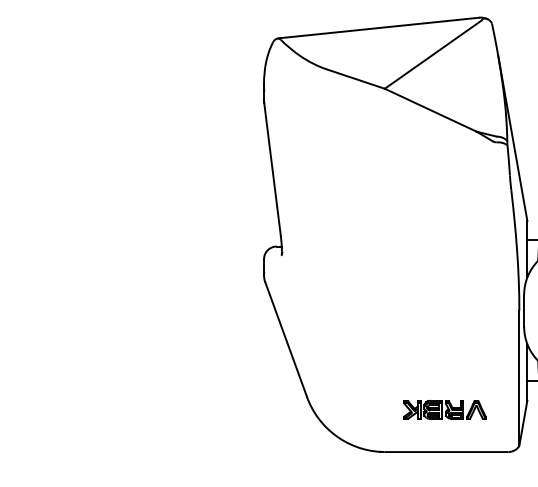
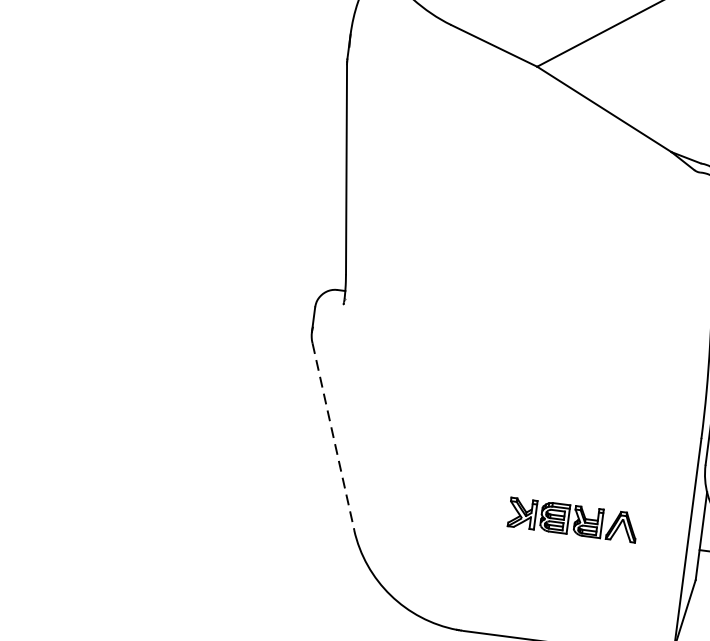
line: (286, 340) -> (333, 437), solid -> dashed
part: (444, 409) -> (572, 519), moved

